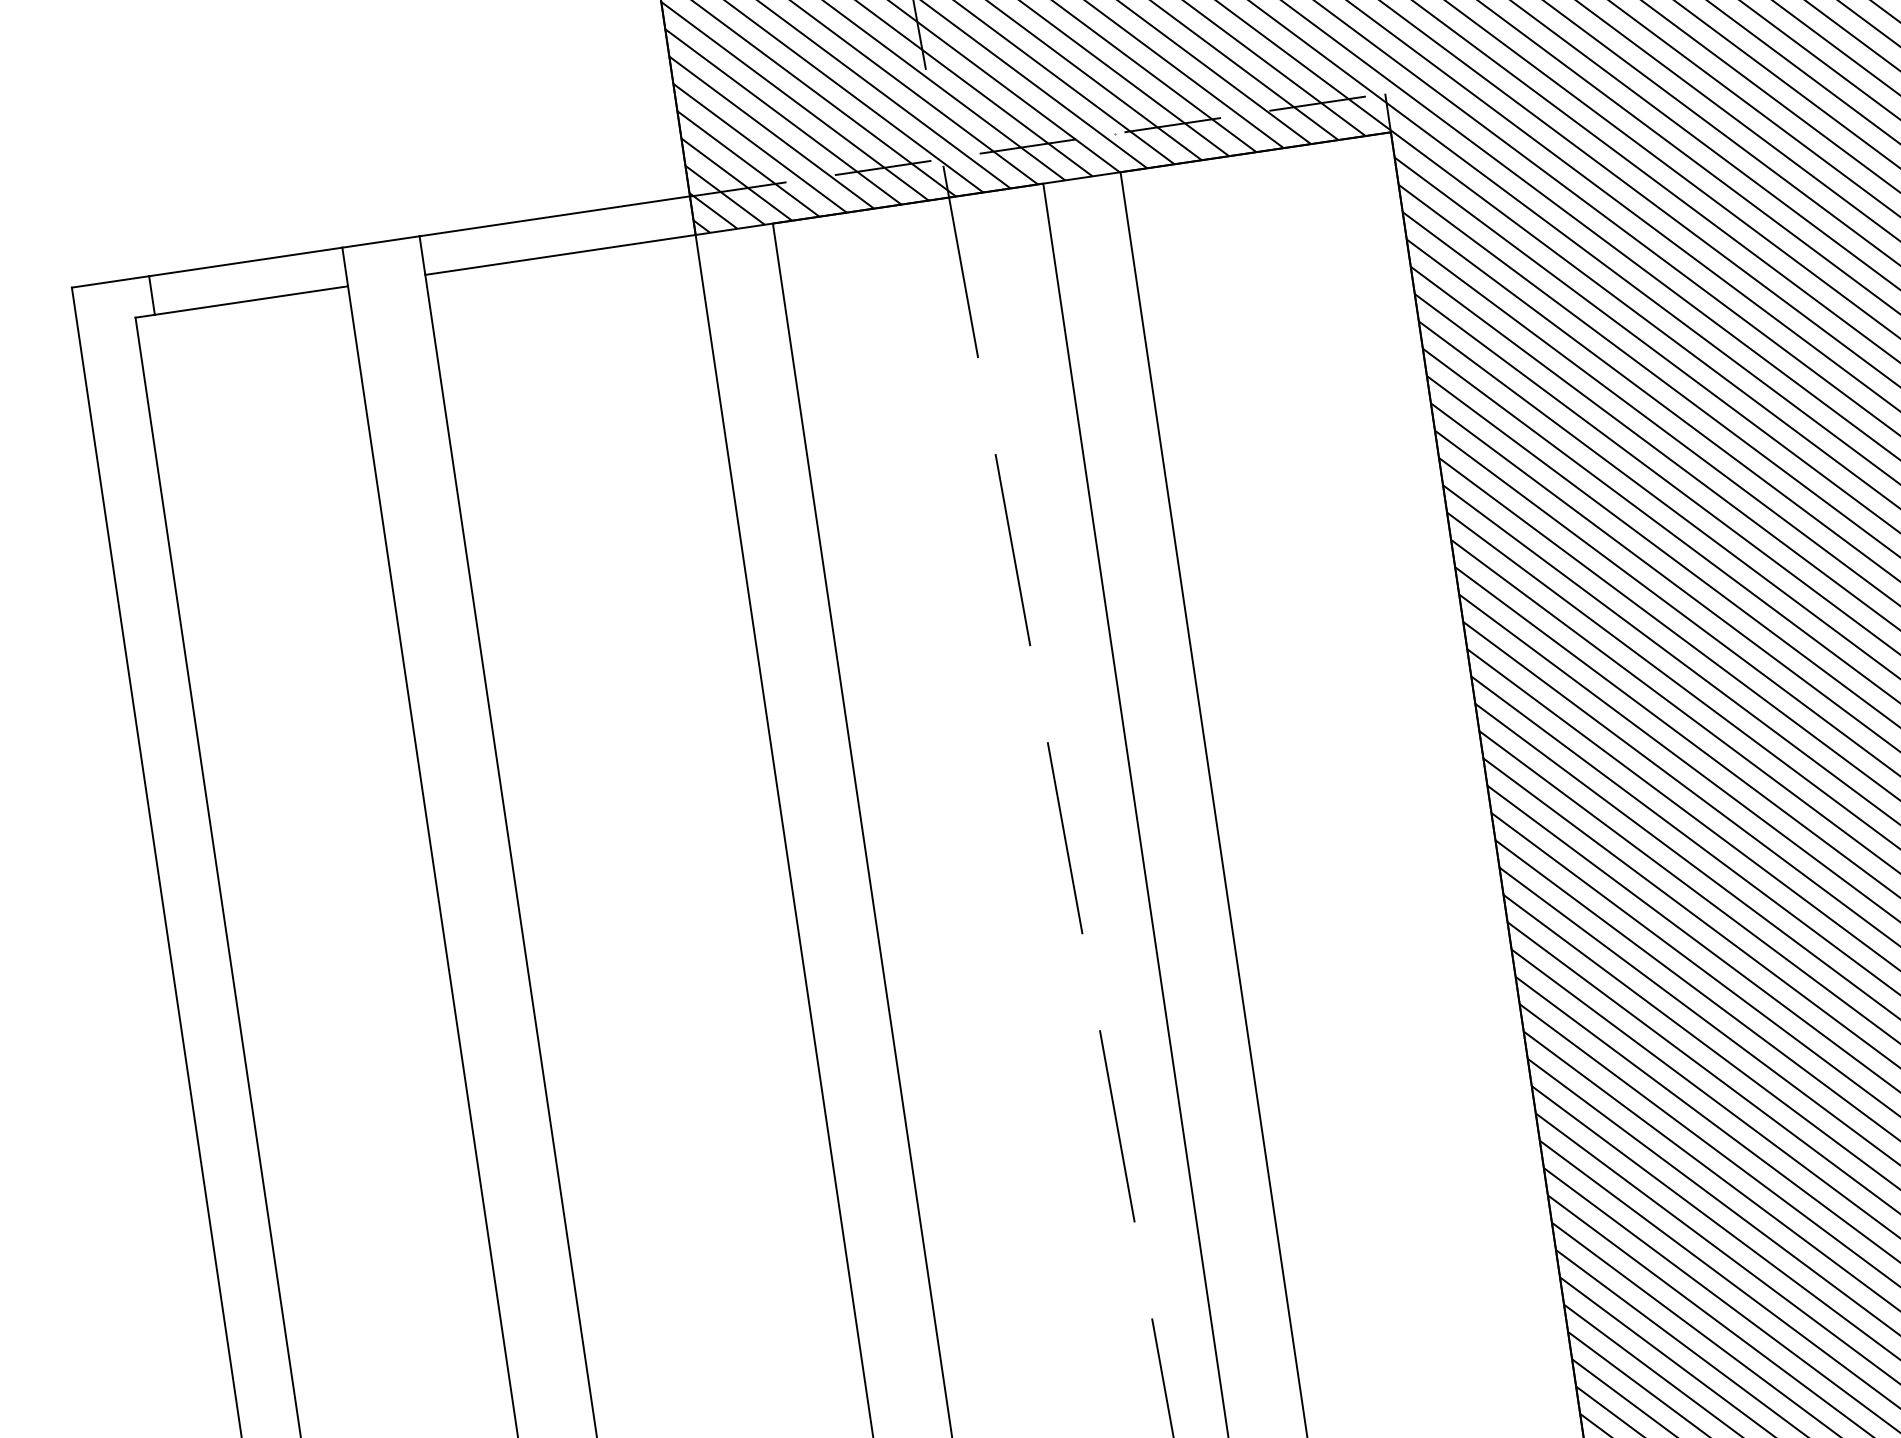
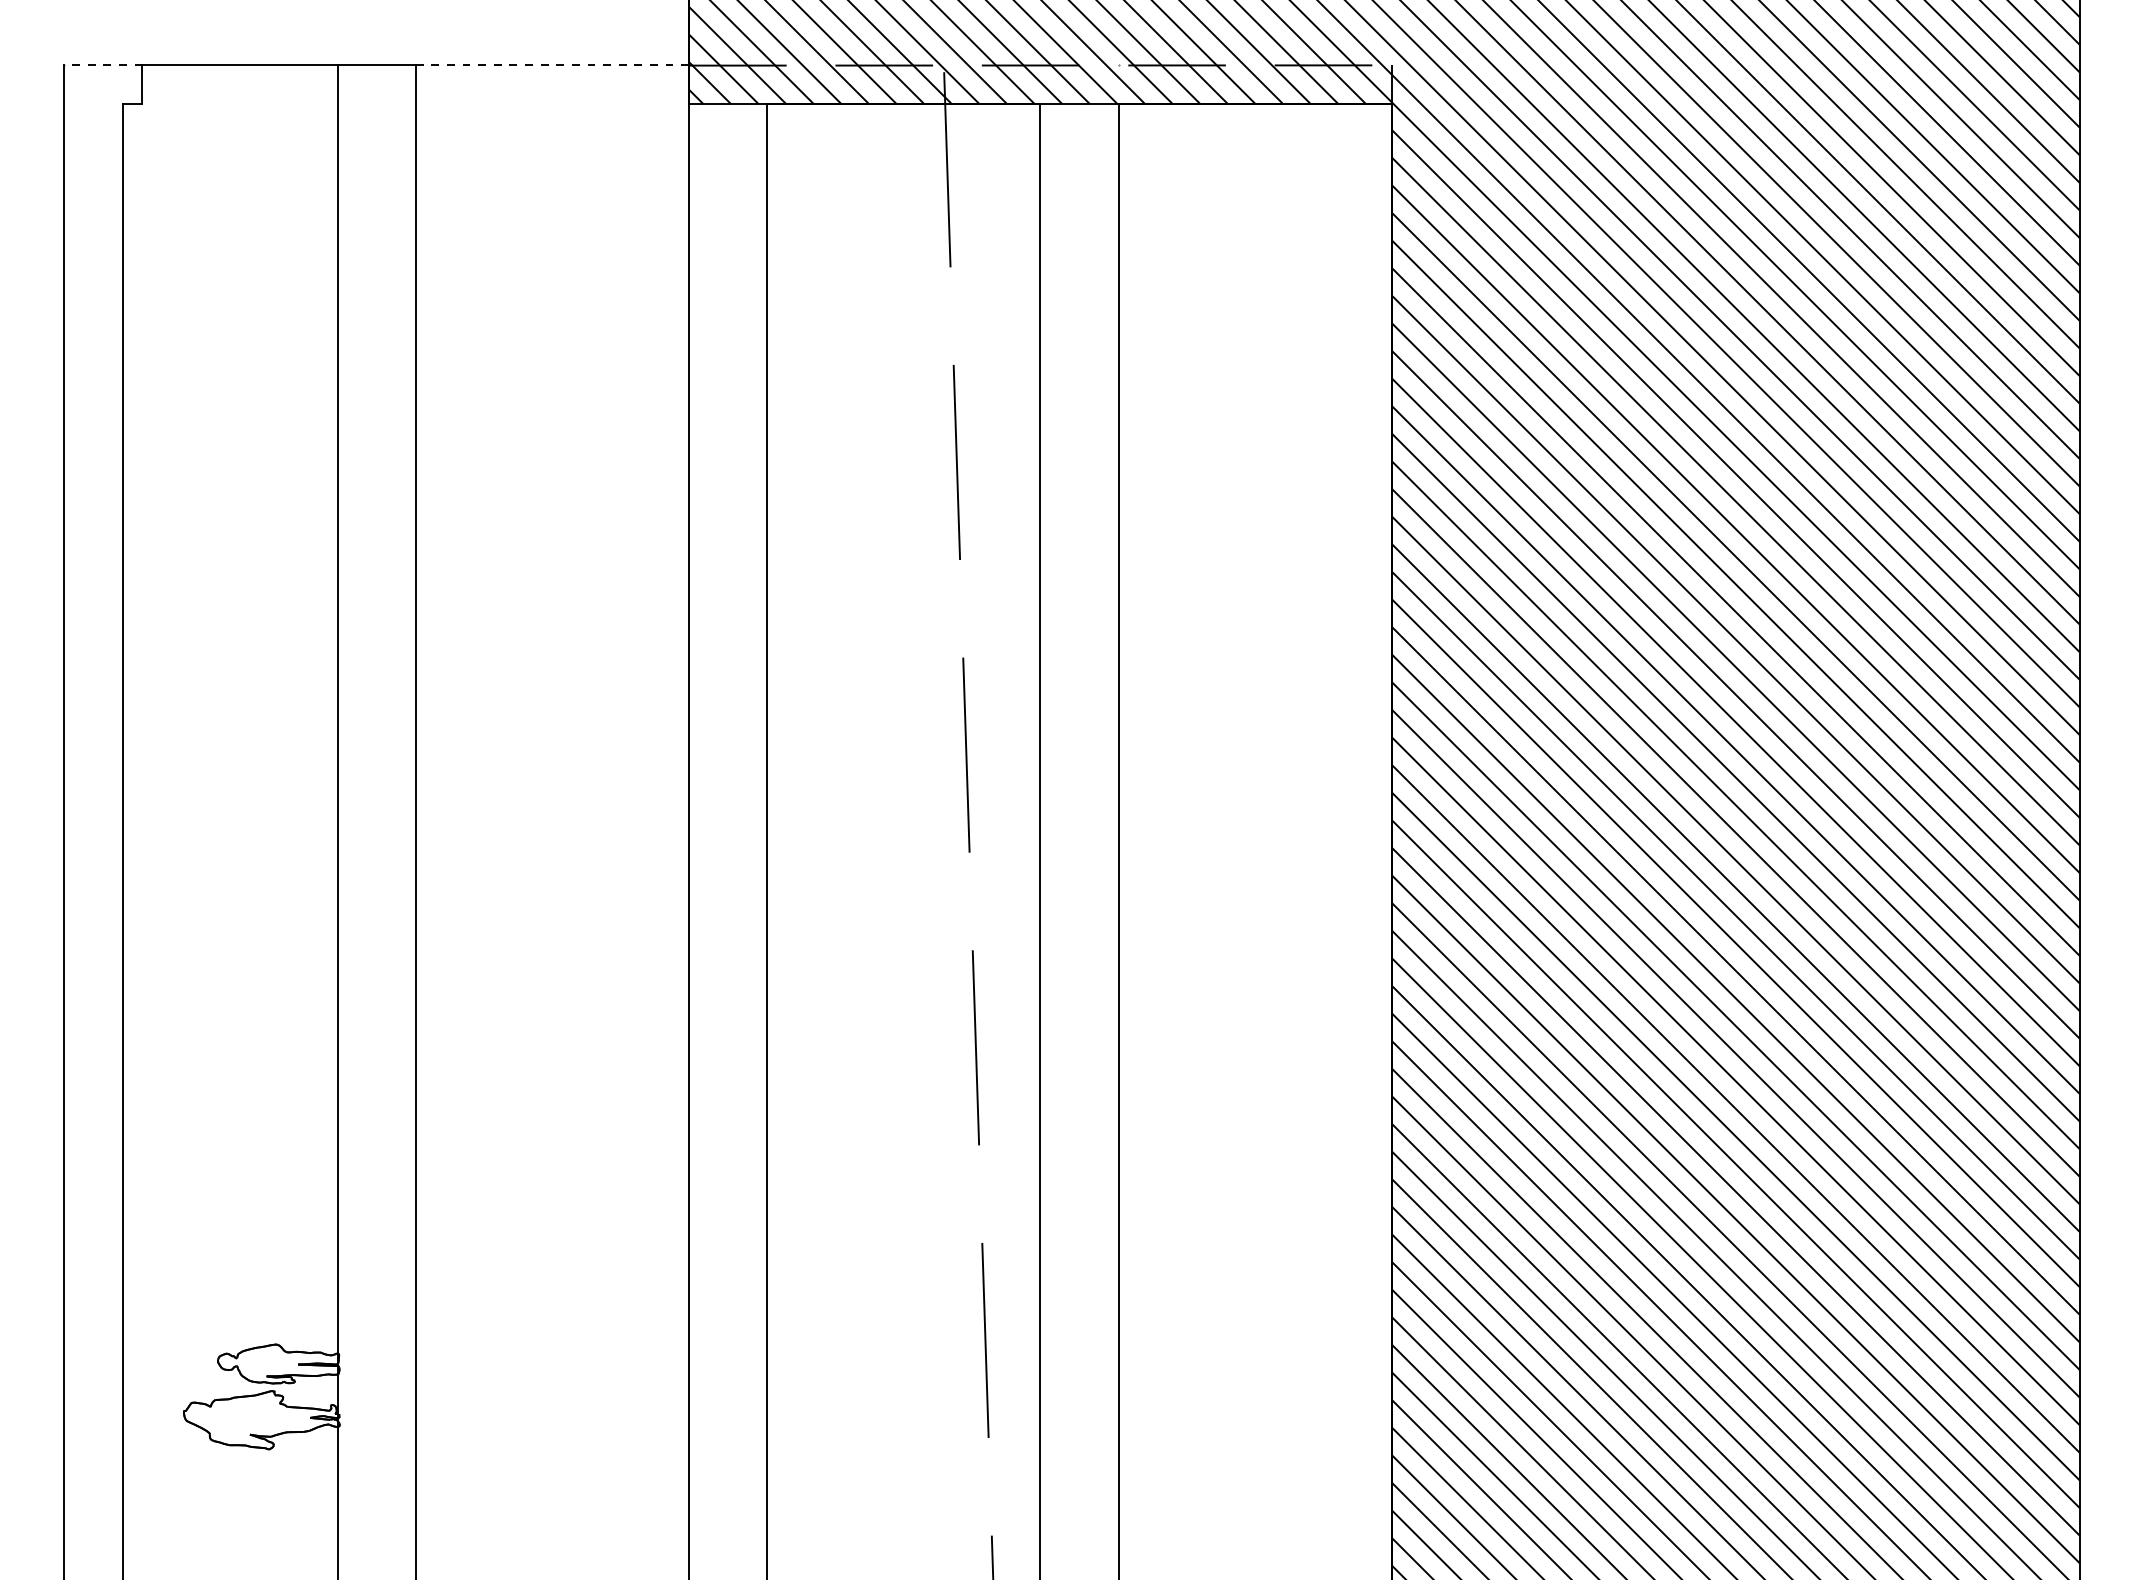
line: (554, 216) -> (552, 65), solid -> dashed
line: (560, 255) -> (552, 104), removed
line: (109, 282) -> (102, 65), solid -> dashed
line: (250, 300) -> (239, 104), removed

